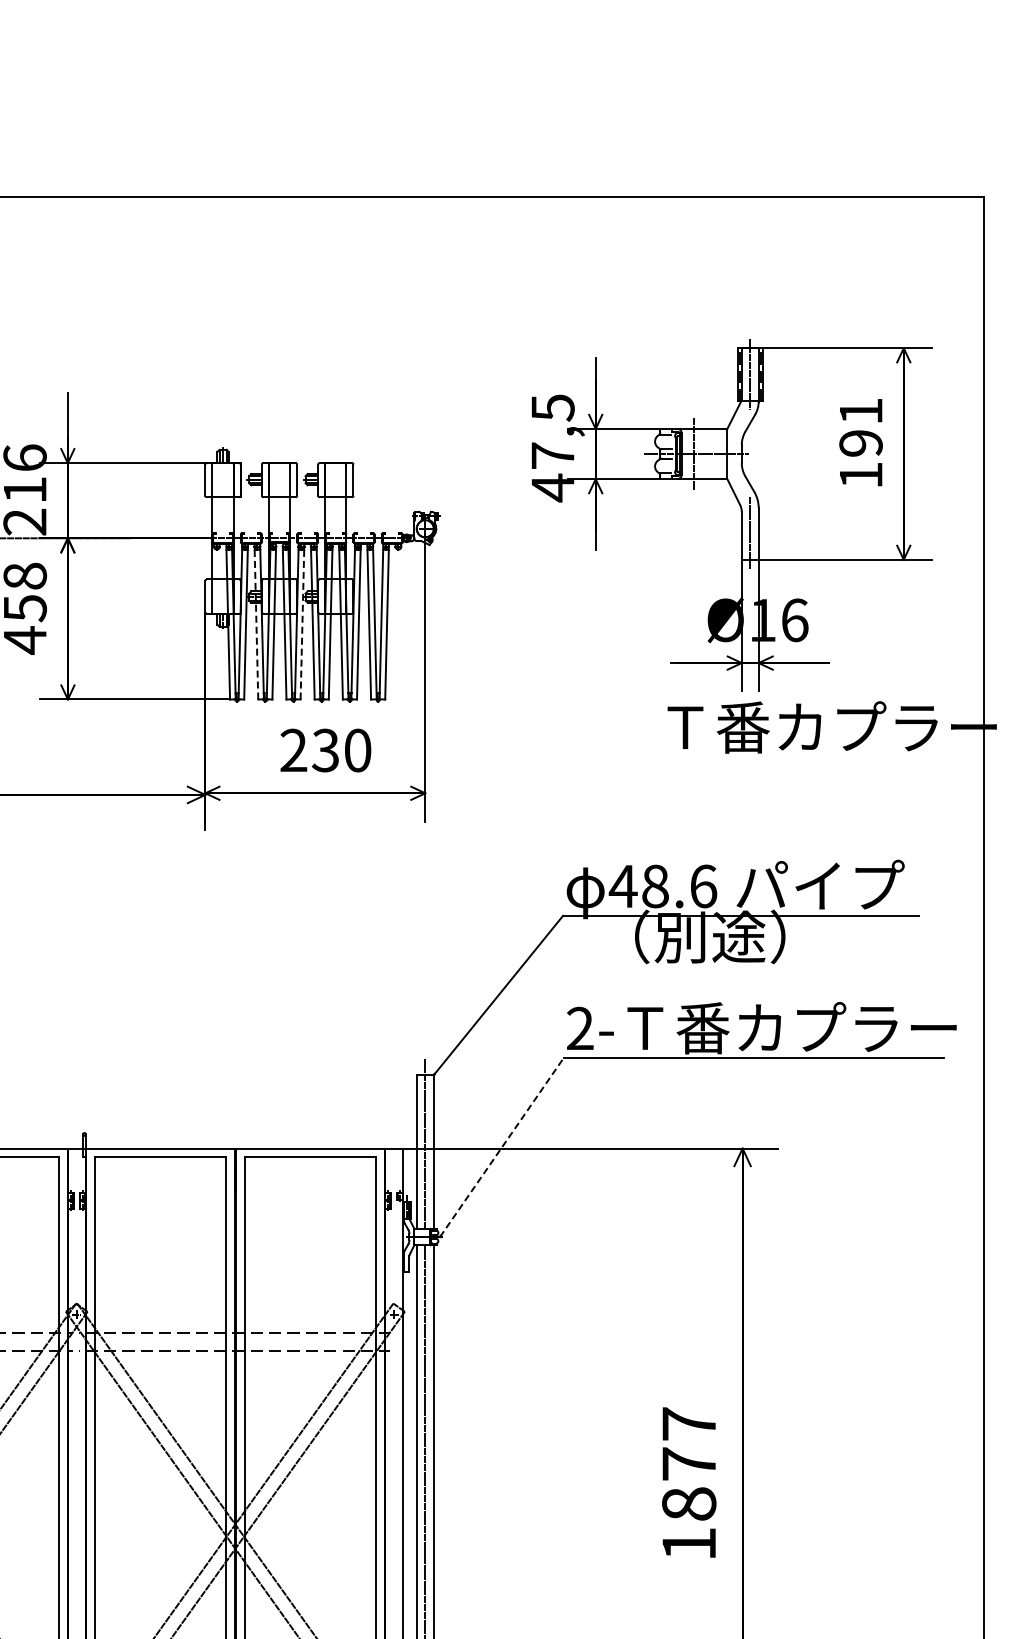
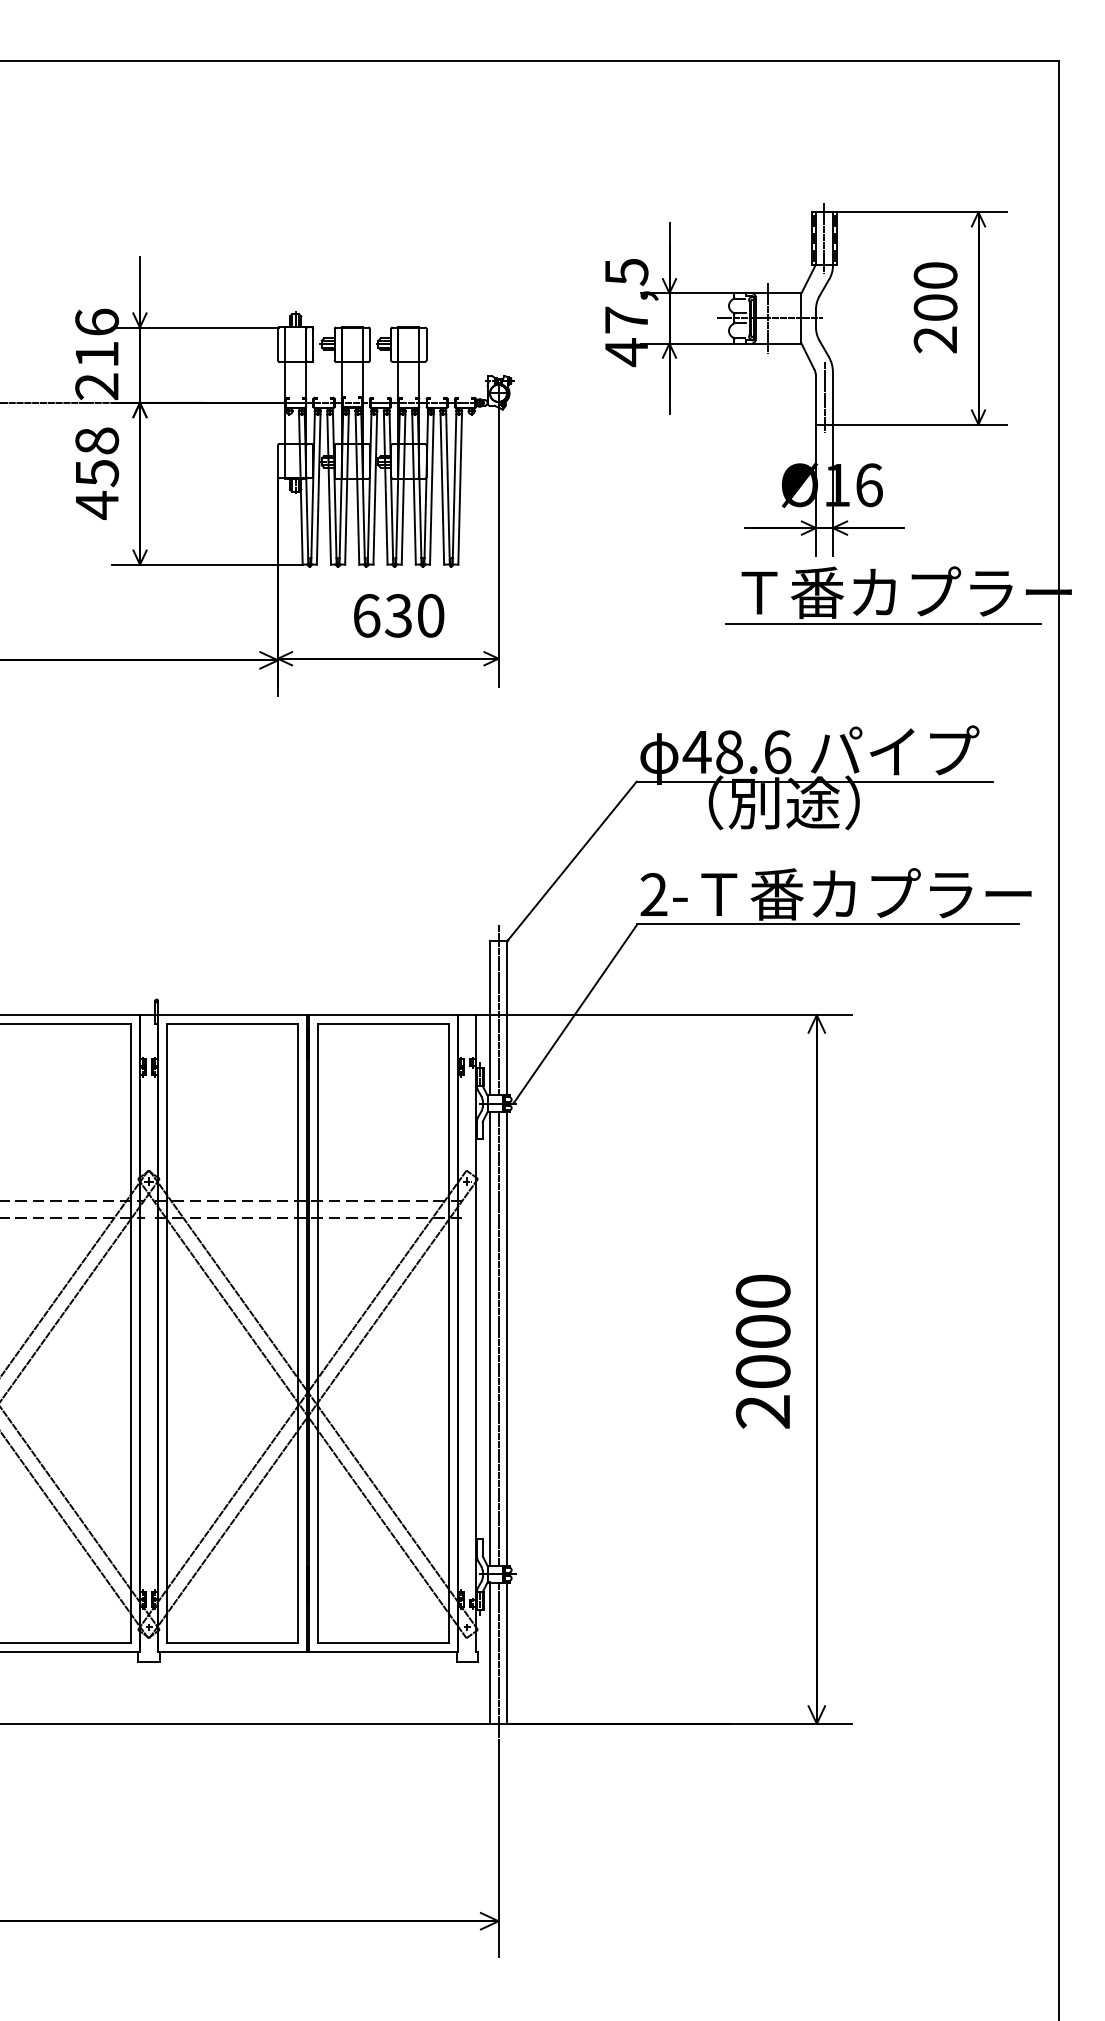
text: (860, 443) -> (935, 307), 191 -> 200
line: (256, 624) -> (329, 489), dashed -> solid
line: (302, 624) -> (375, 489), dashed -> solid
text: (293, 750) -> (366, 615), 230 -> 630
line: (809, 759) -> (883, 624), added
line: (502, 1146) -> (575, 1013), dashed -> solid
text: (688, 1483) -> (762, 1351), 1877 -> 2000

